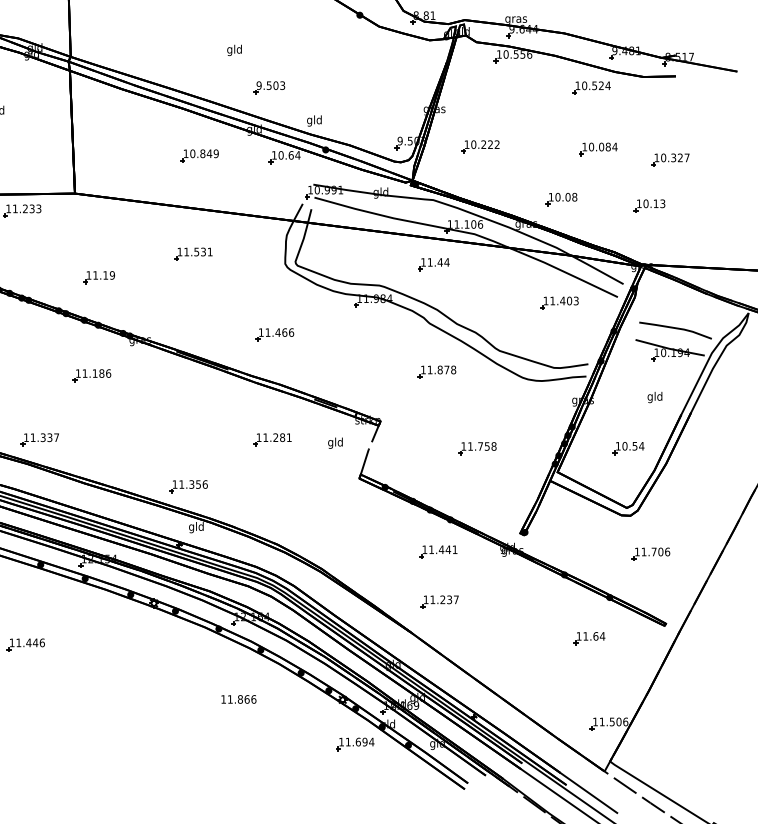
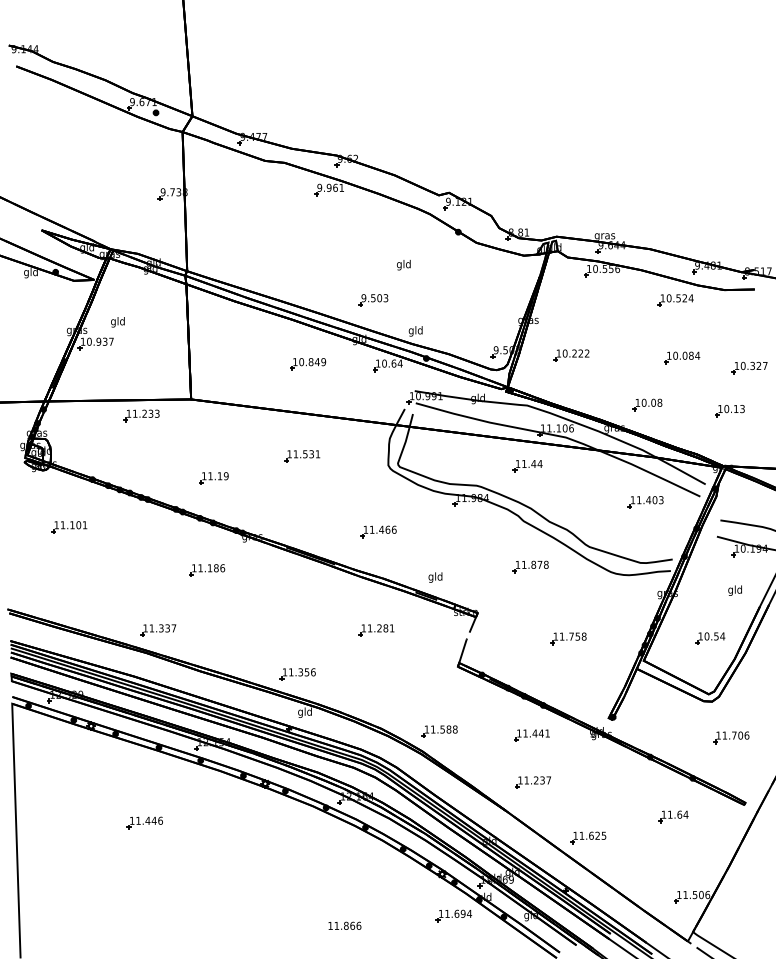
text: (234, 50) -> (403, 265), moved
text: (335, 443) -> (435, 577), moved
part: (339, 547) -> (439, 731), added
part: (498, 660) -> (588, 837), added
text: (238, 699) -> (344, 925), moved

